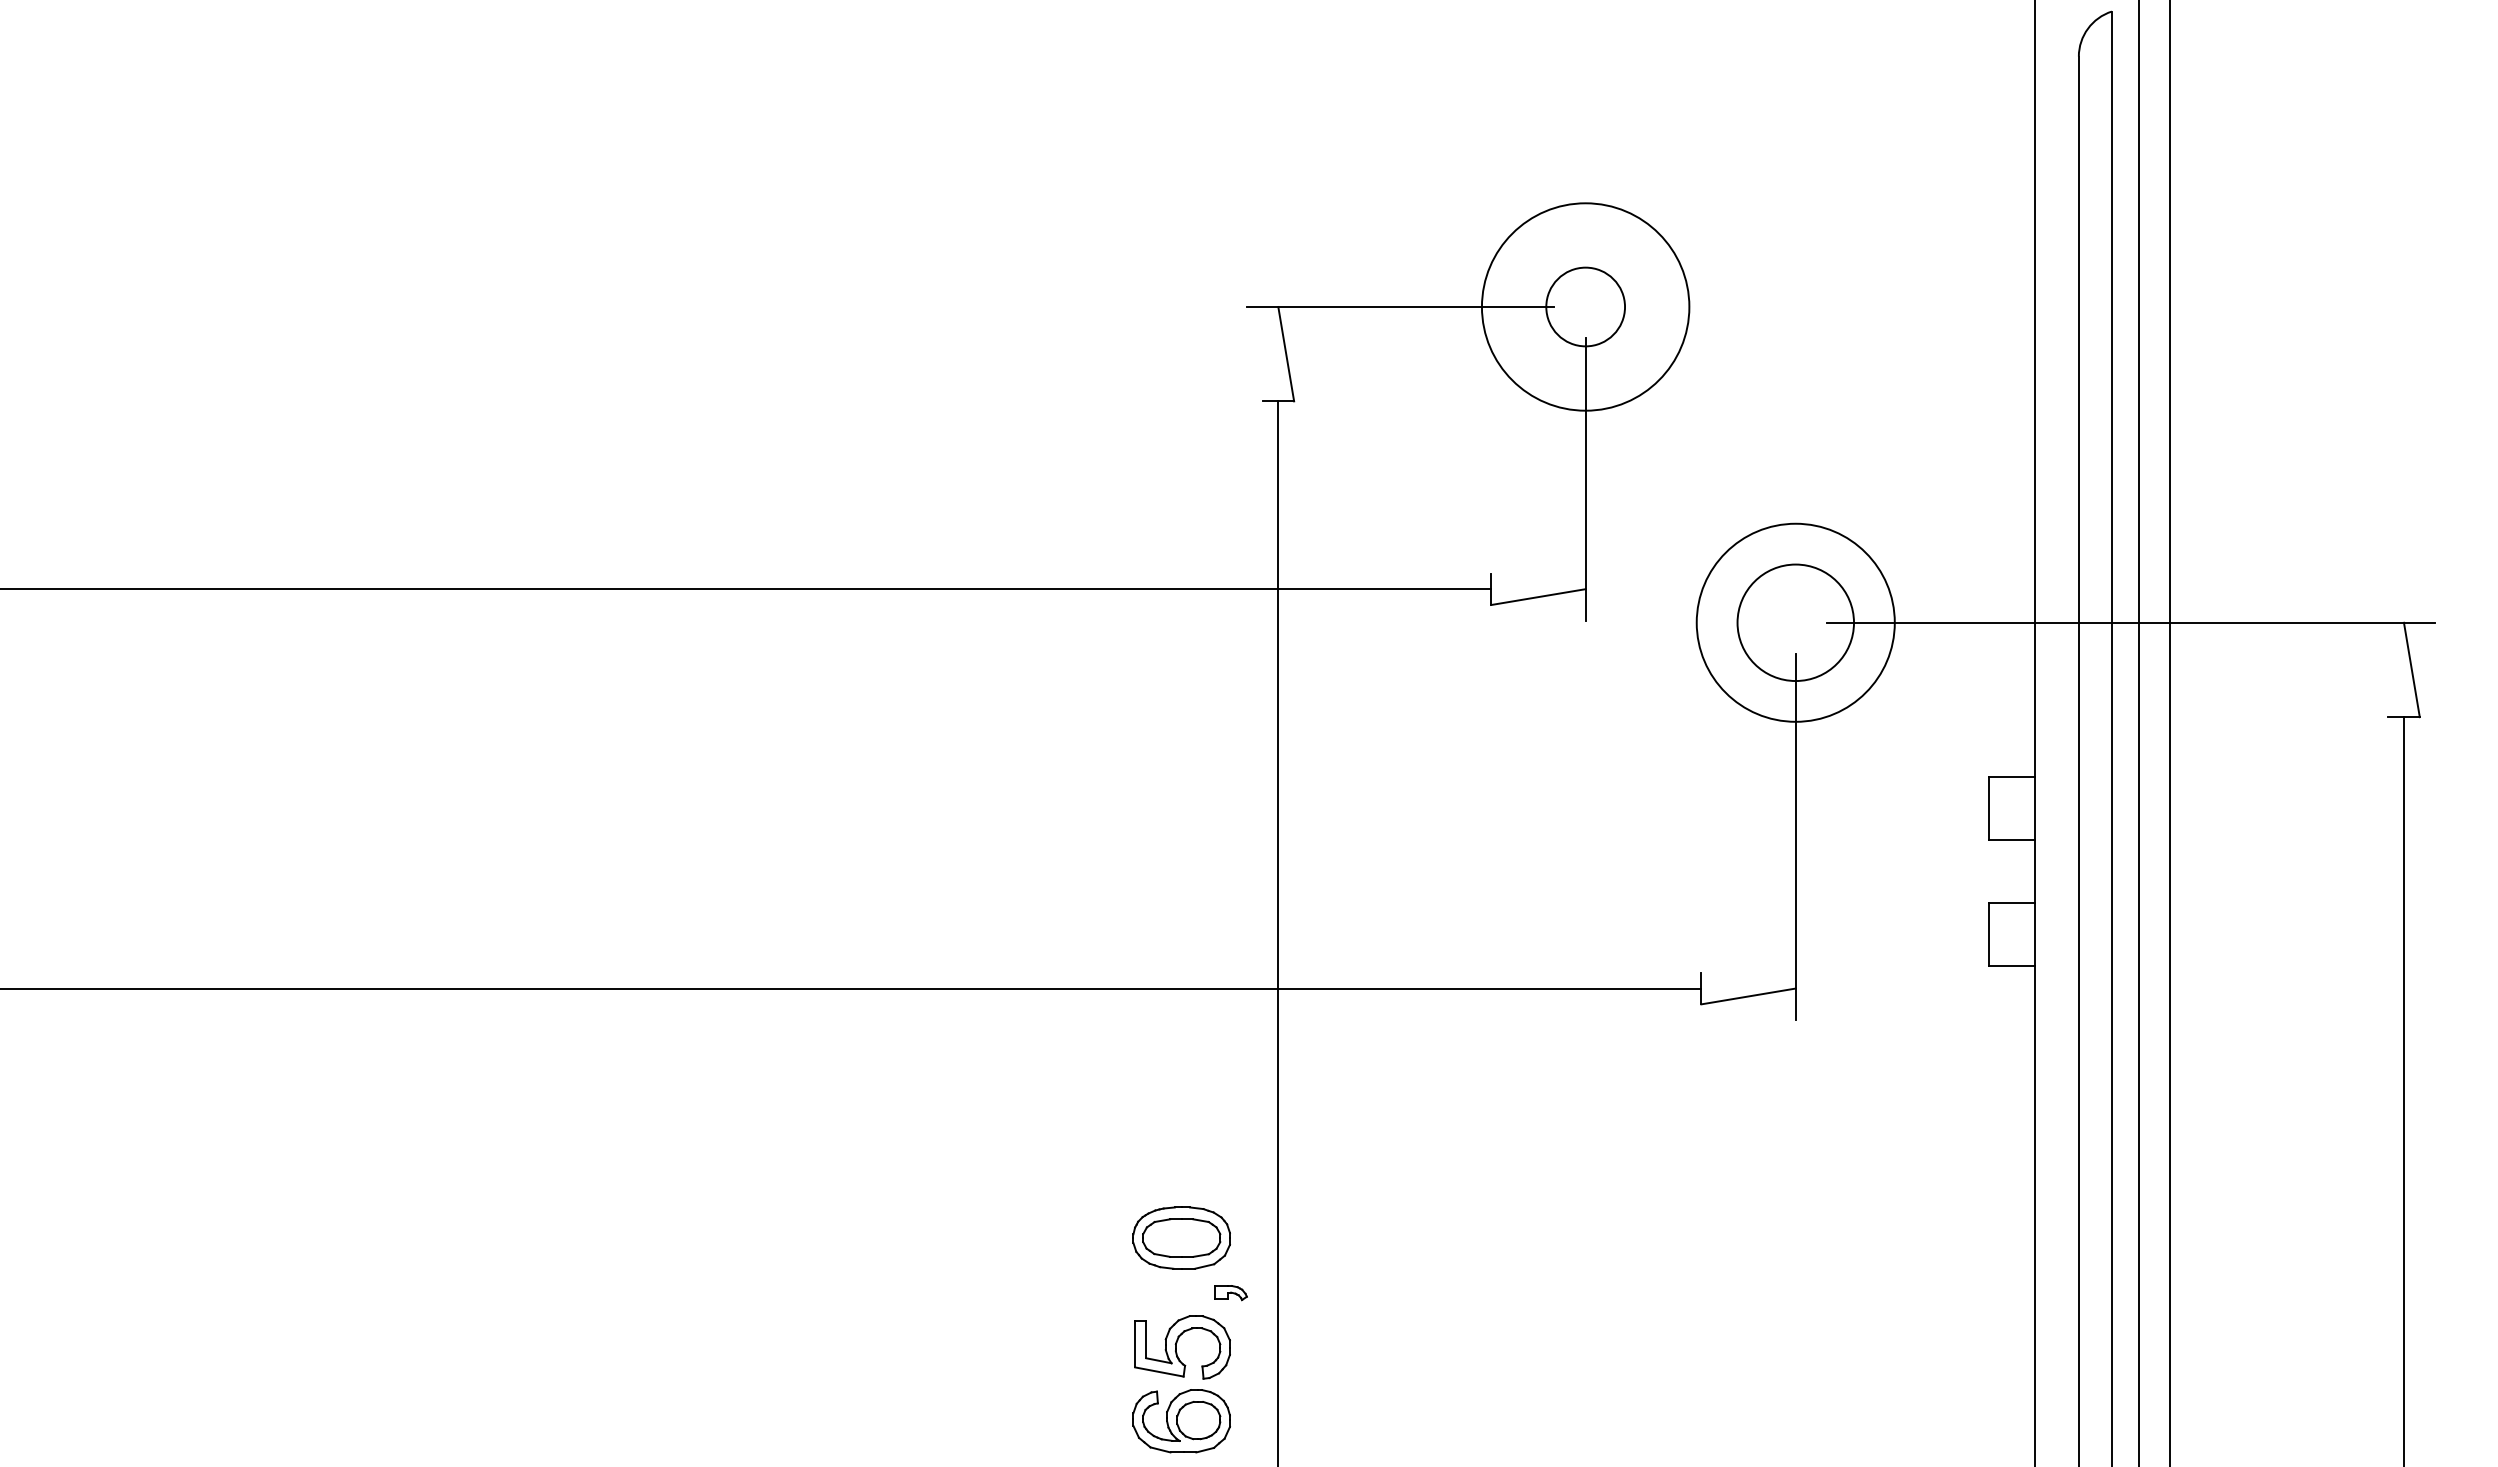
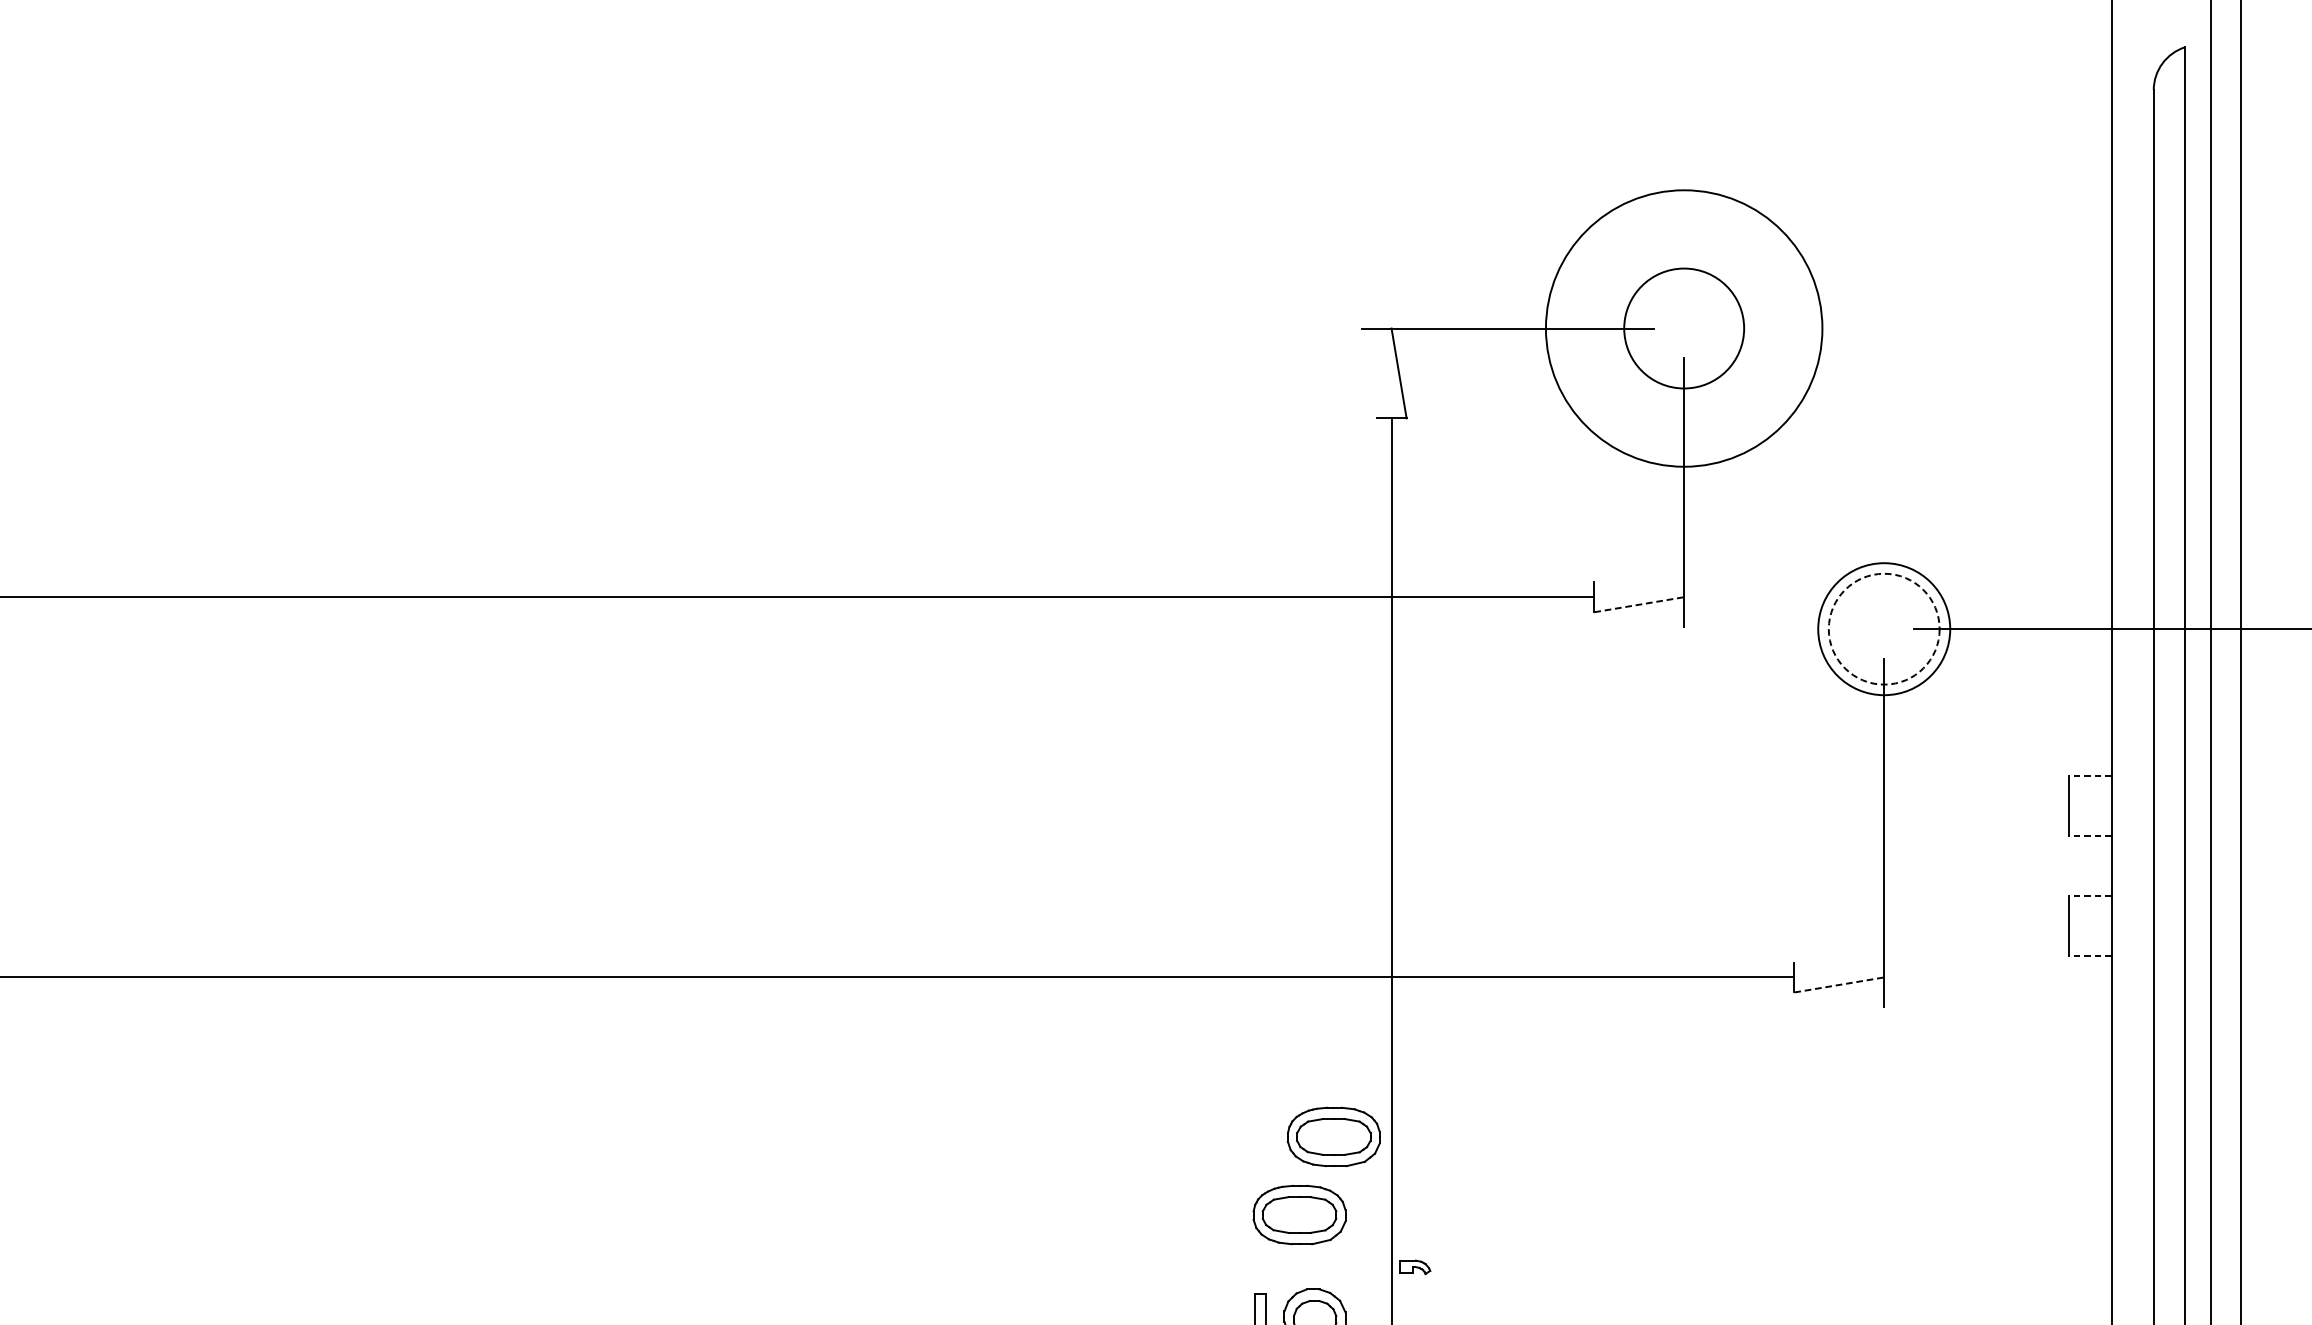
circle: (1585, 306) -> (1684, 328), size x1.4
circle: (1585, 306) -> (1684, 328), size x1.6
line: (1538, 597) -> (1639, 605), solid -> dashed
circle: (1795, 622) -> (1883, 628), size x0.7
circle: (1795, 622) -> (1883, 628), solid -> dashed
line: (2012, 777) -> (2090, 776), solid -> dashed
line: (2012, 839) -> (2090, 835), solid -> dashed
line: (2012, 902) -> (2090, 895), solid -> dashed
line: (2012, 965) -> (2090, 955), solid -> dashed
line: (1748, 996) -> (1839, 984), solid -> dashed
part: (1217, 1155) -> (1333, 1136), added
part: (1230, 1293) -> (1414, 1267), moved

